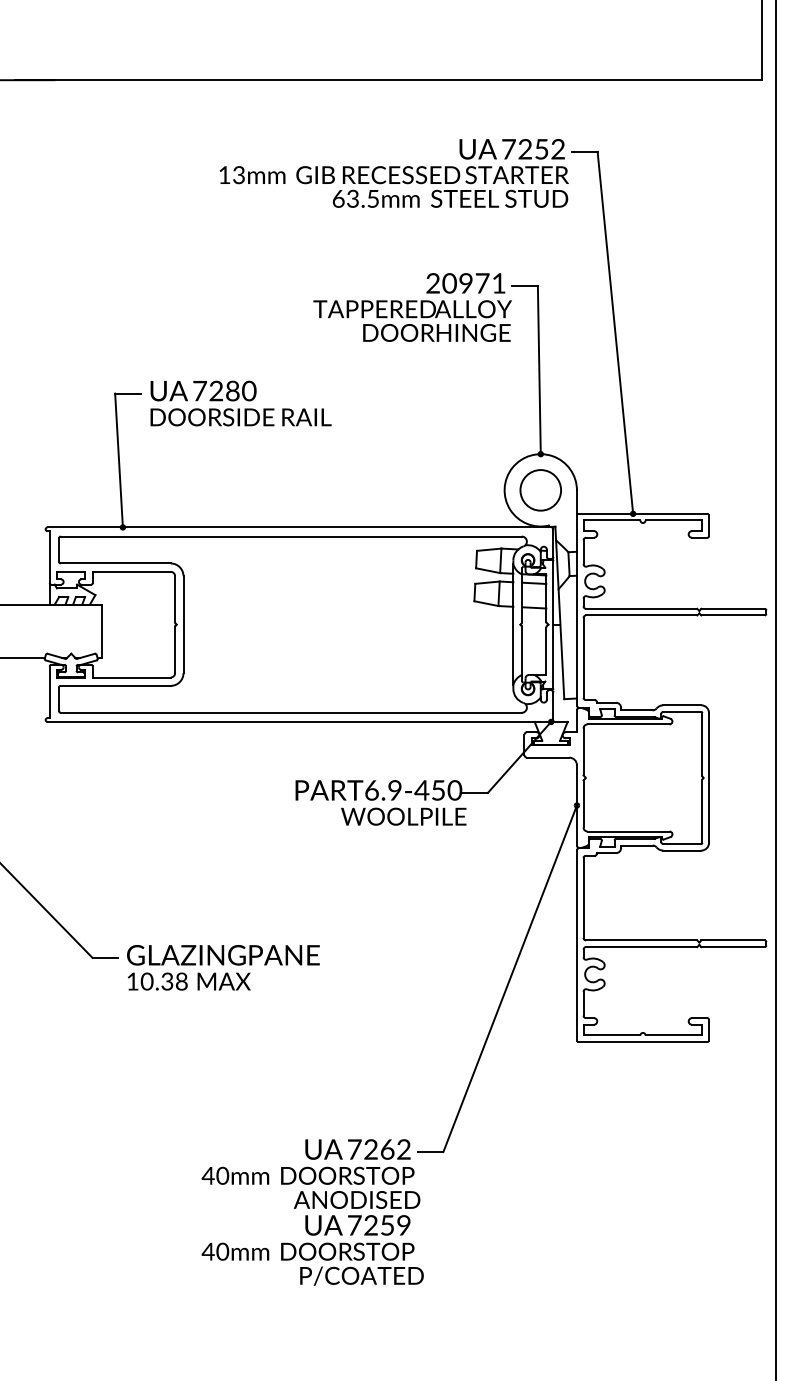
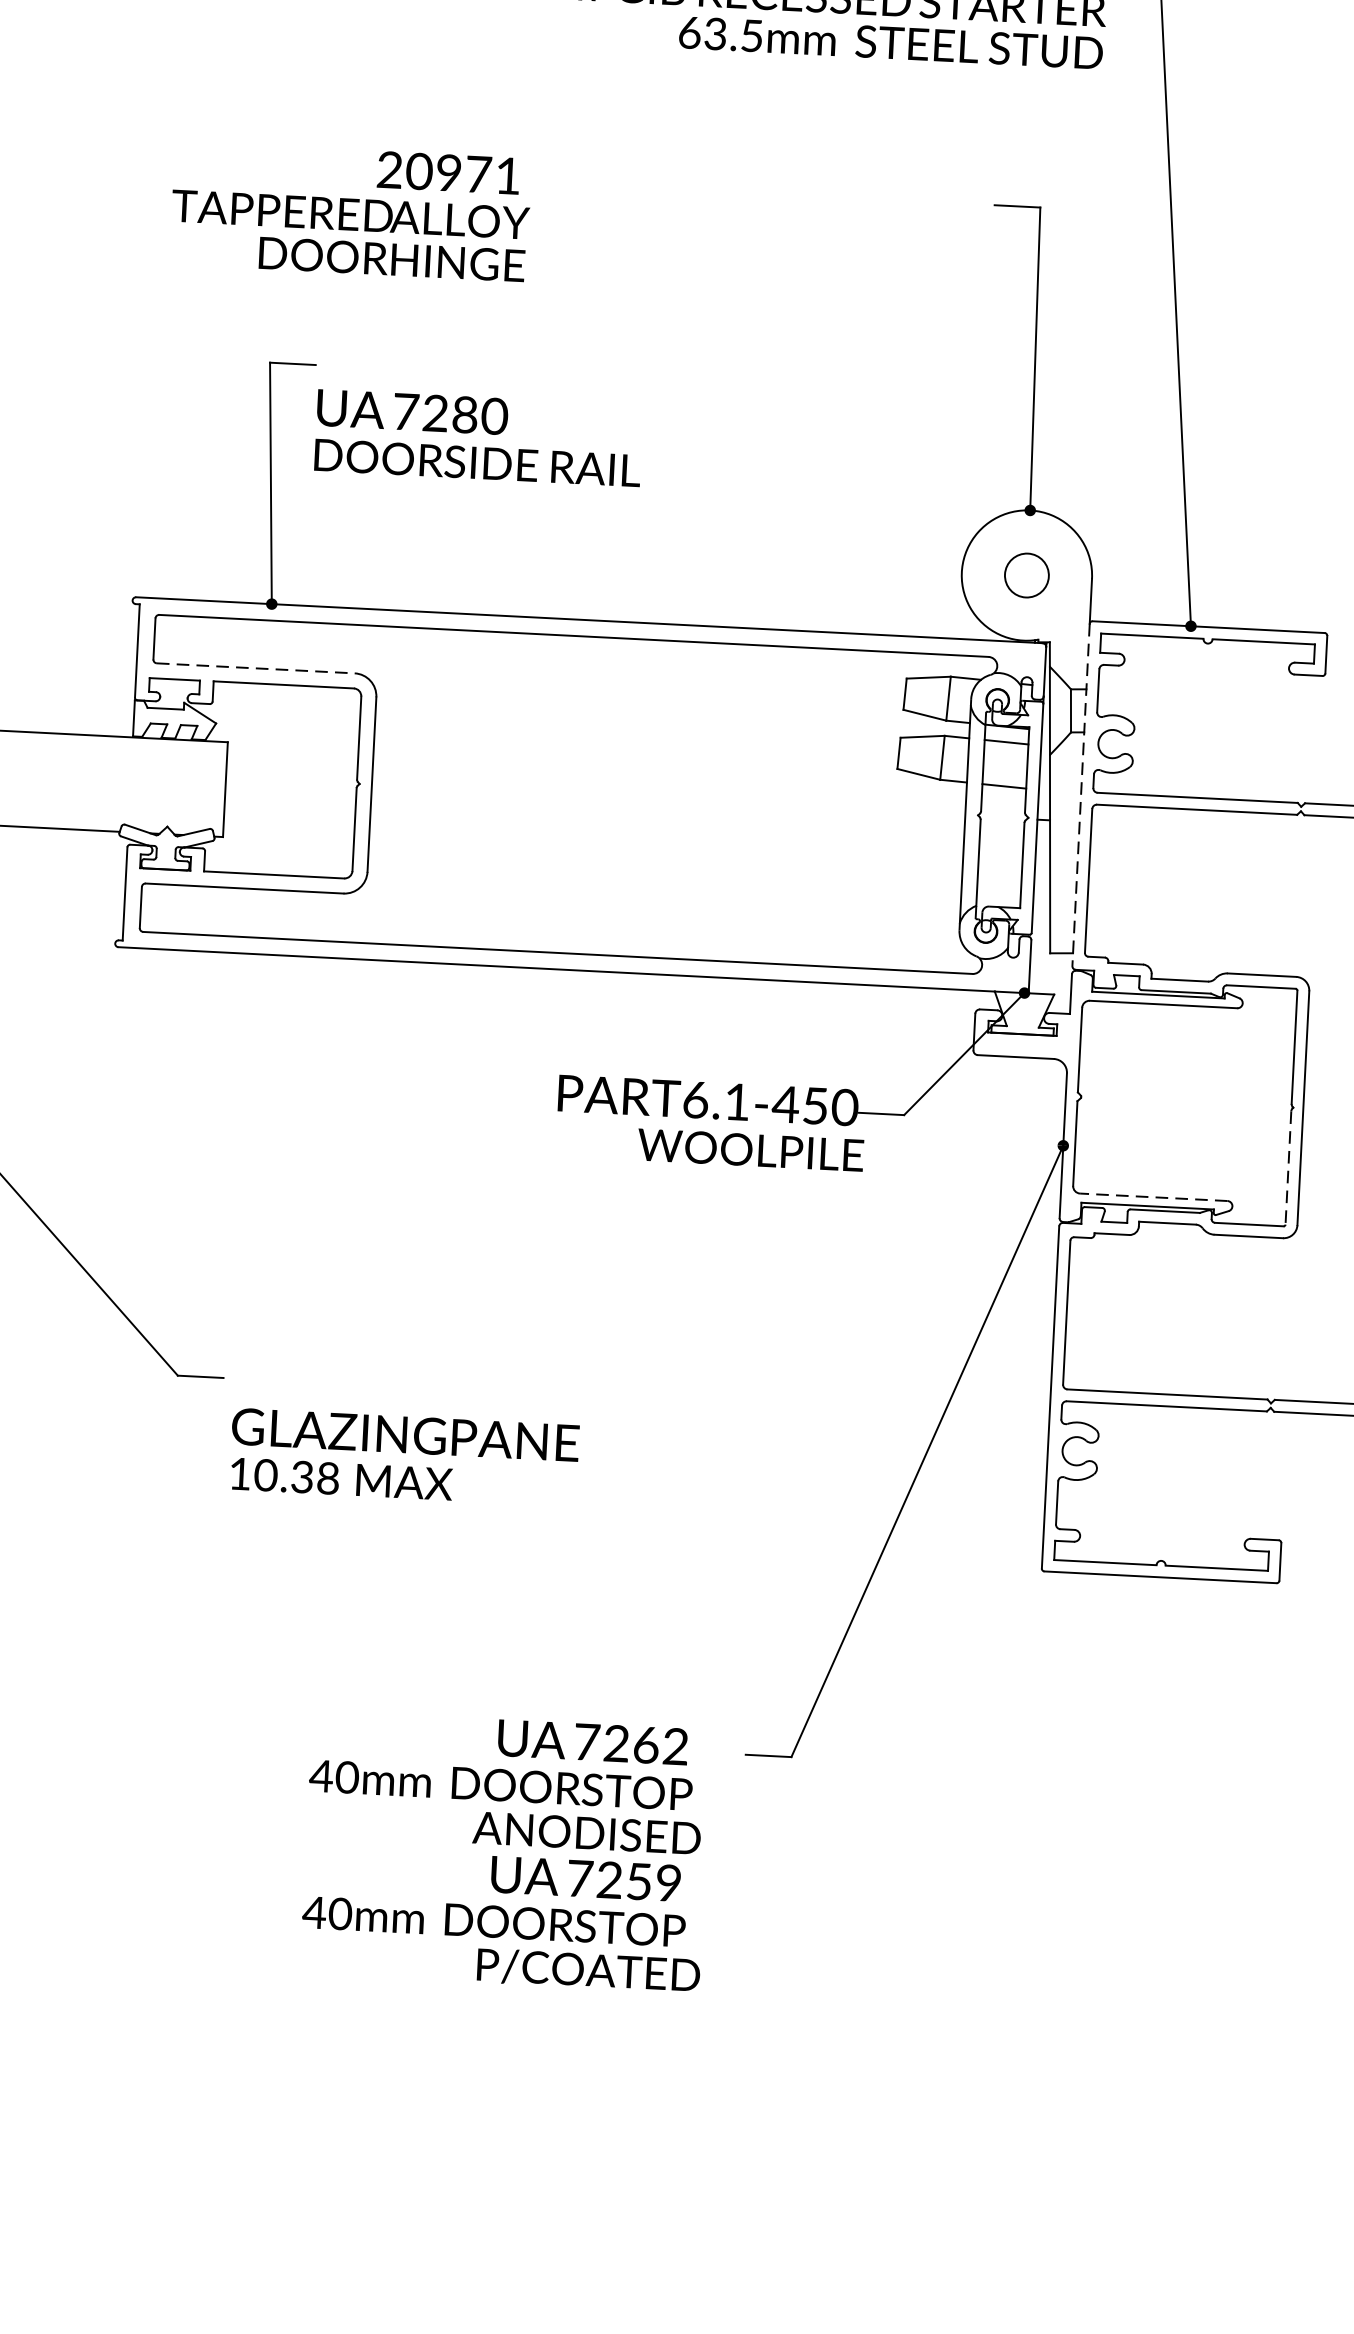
text: (412, 307) -> (350, 211), moved
text: (240, 403) -> (477, 437), moved
circle: (540, 490) -> (1026, 575), size x0.6
line: (115, 563) -> (255, 668), solid -> dashed
line: (576, 610) -> (1080, 794), solid -> dashed
text: (394, 790) -> (736, 1102), PART6.9-450 -> PART6.1-450
line: (702, 811) -> (1288, 1168), solid -> dashed
line: (628, 831) -> (1153, 1197), solid -> dashed
text: (223, 967) -> (404, 1456), moved
text: (312, 1212) -> (505, 1851), moved

